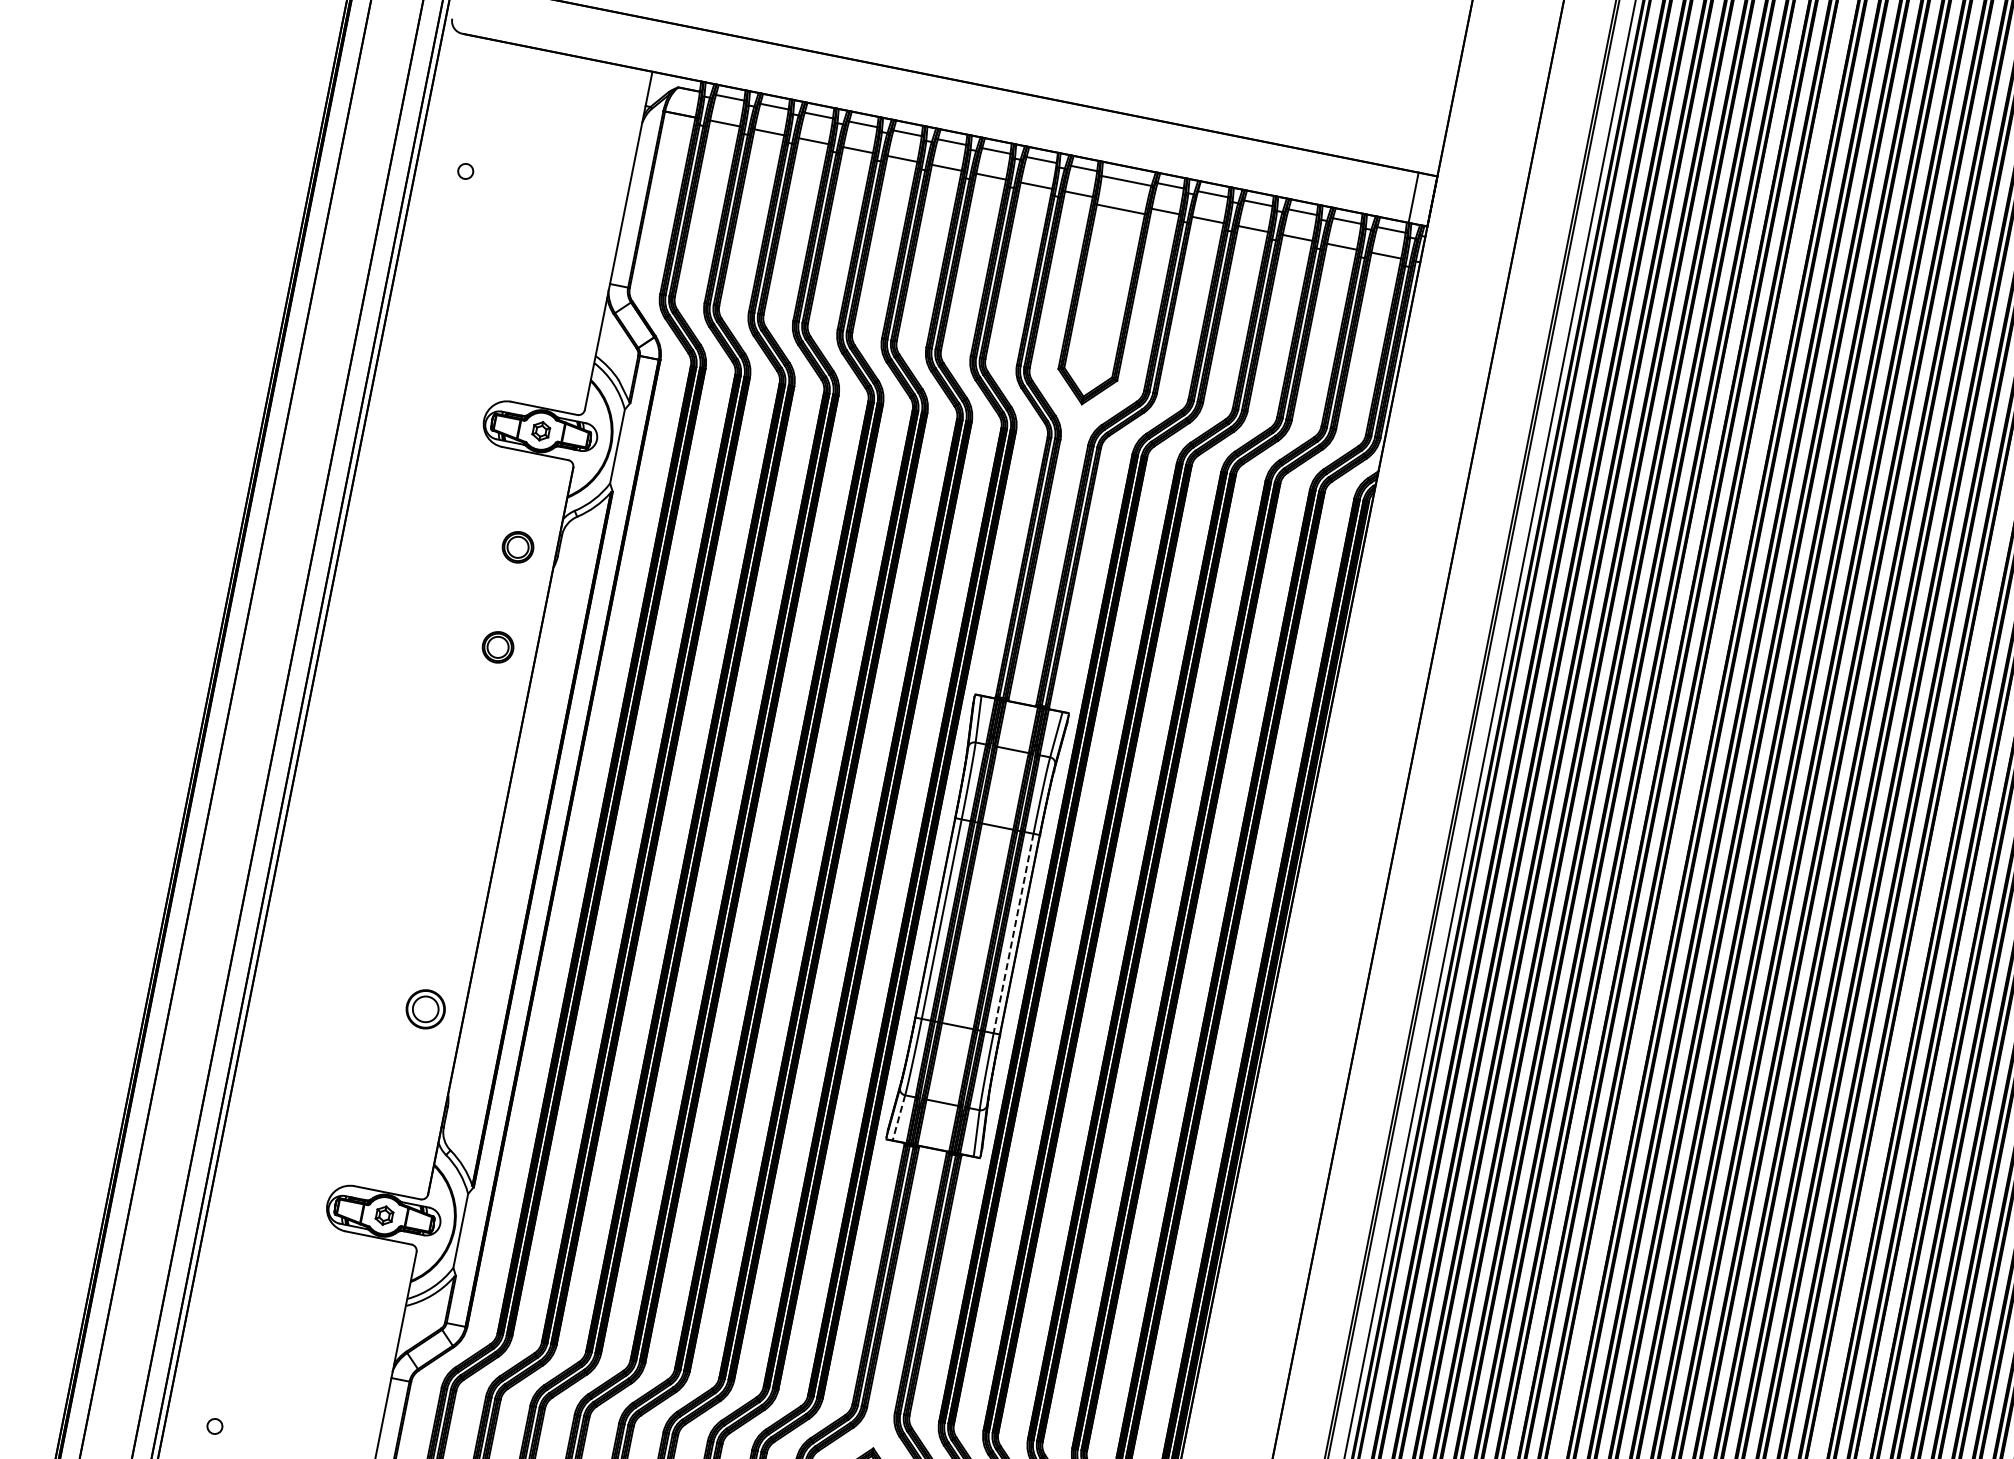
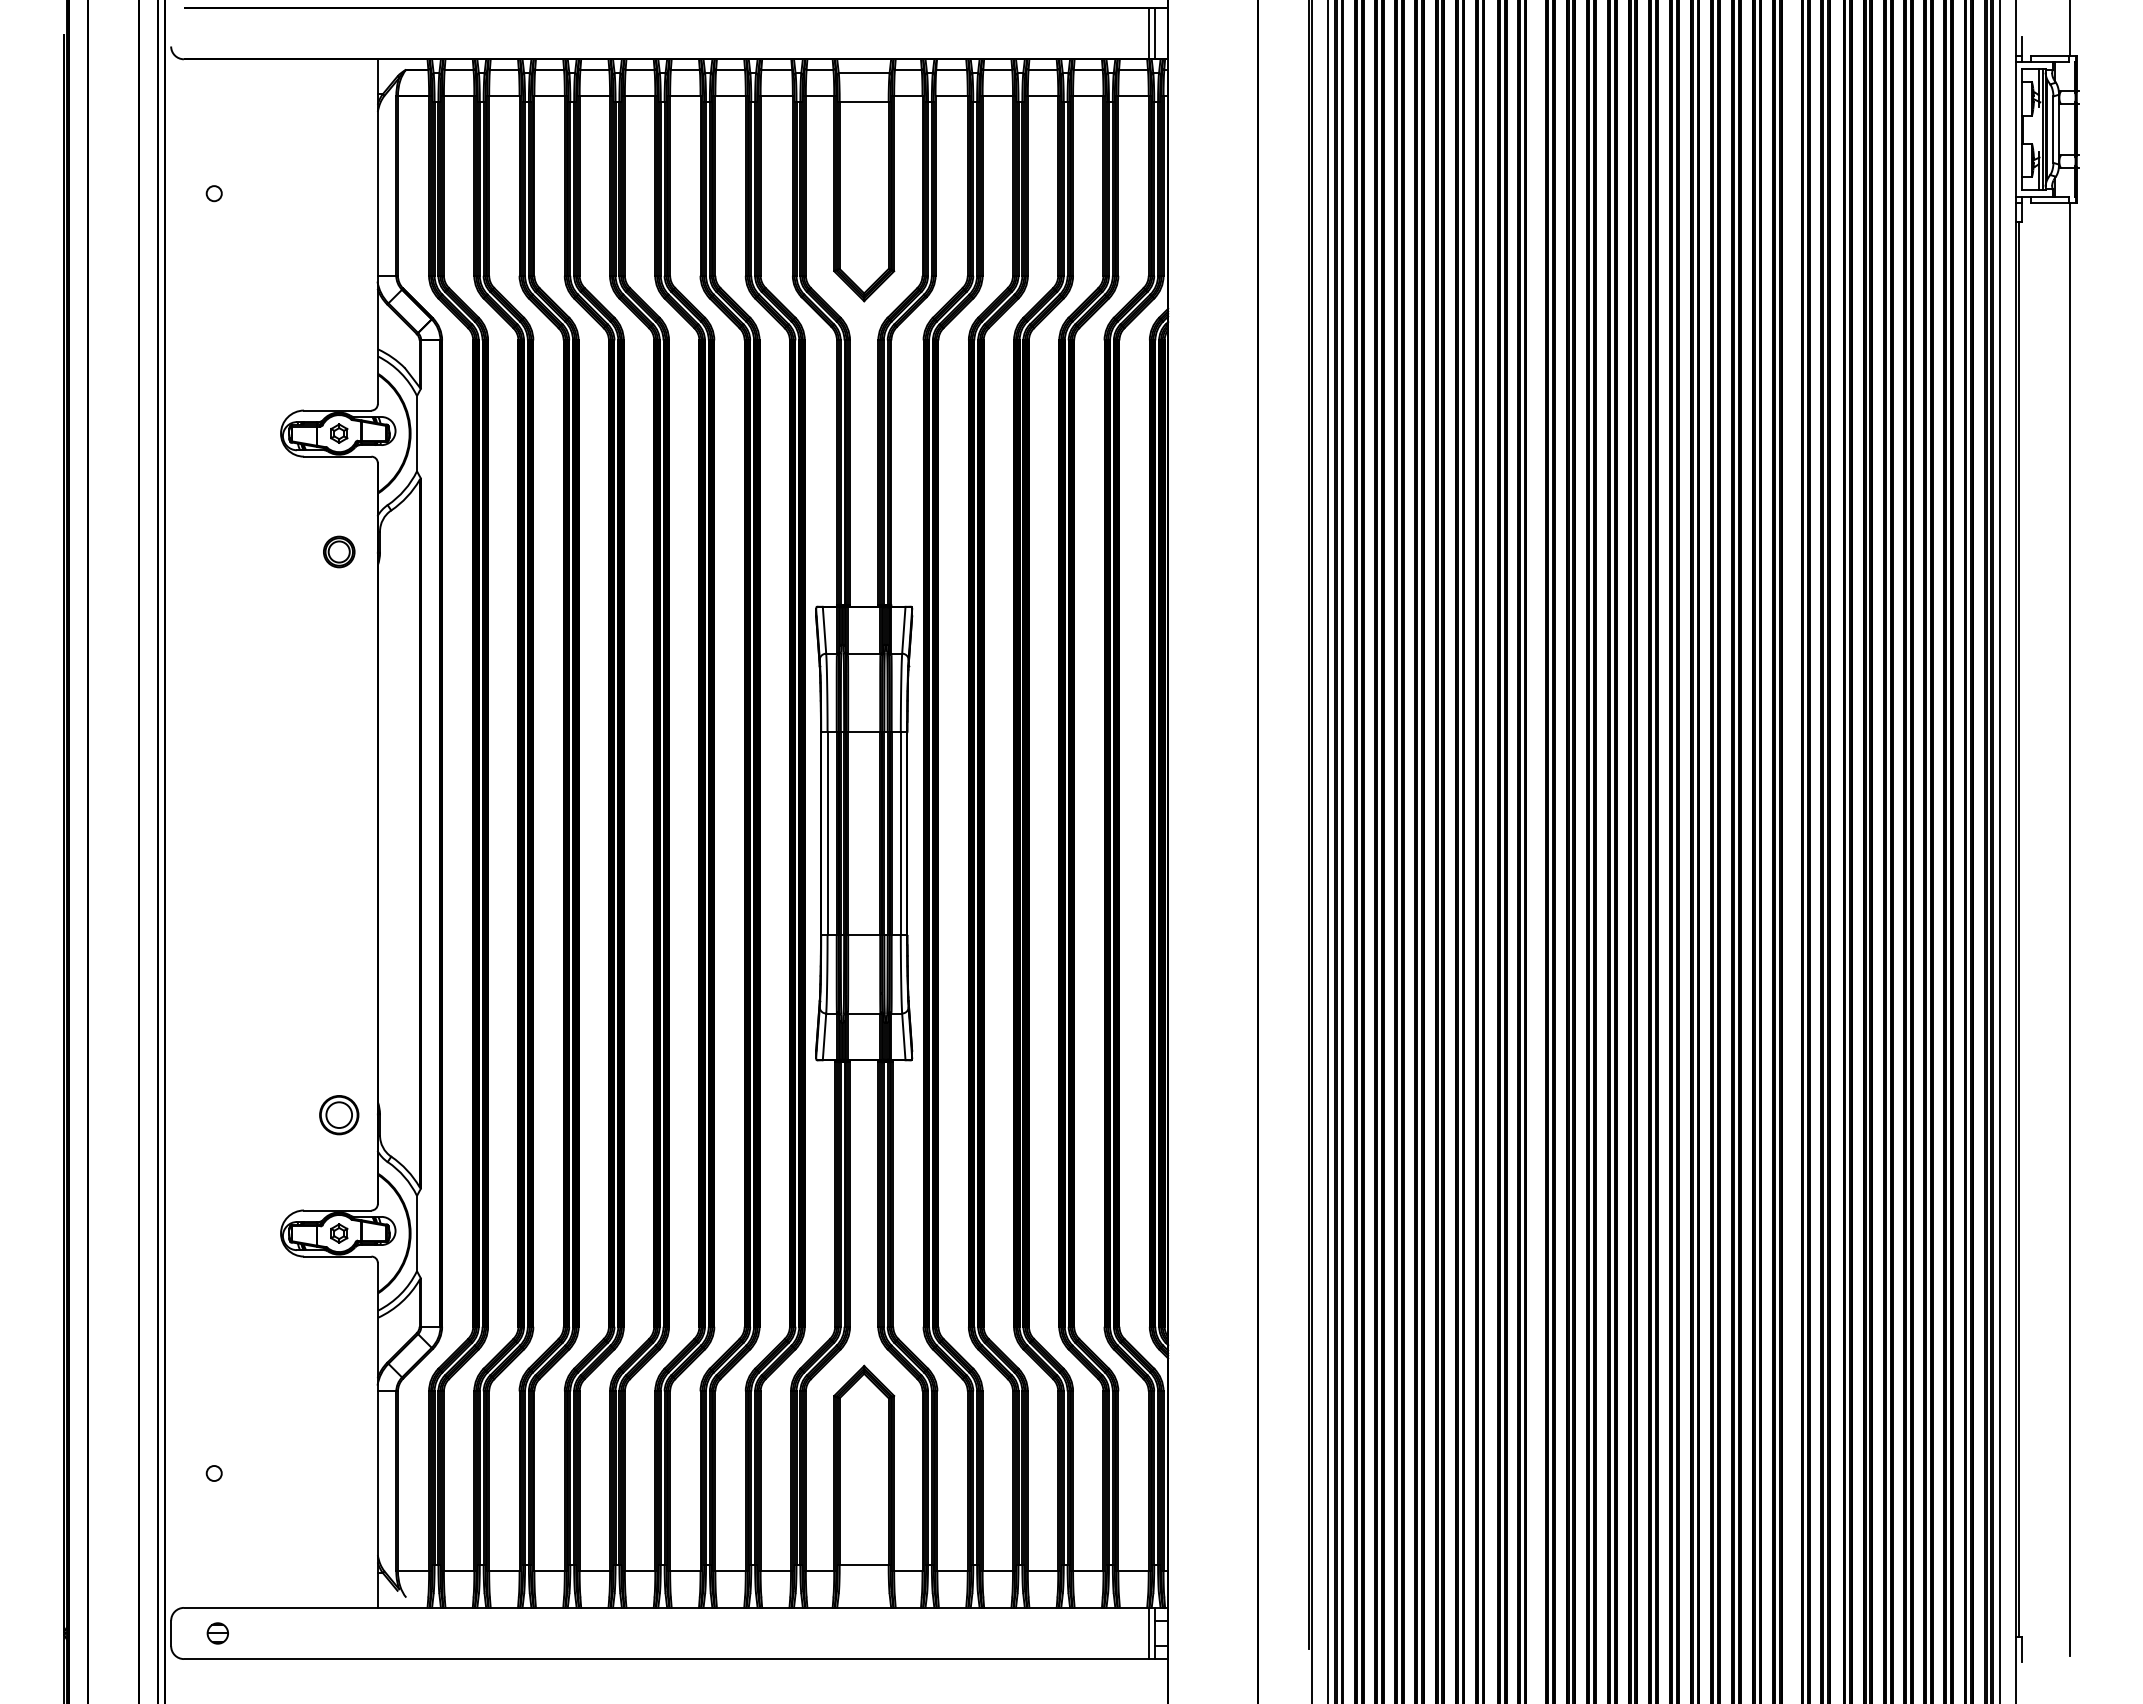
line: (1420, 198) -> (1155, 33), added
part: (498, 646) -> (339, 653), removed
line: (1013, 933) -> (900, 833), dashed -> solid
part: (425, 1009) -> (339, 1115), moved
line: (898, 1118) -> (824, 1037), dashed -> solid

